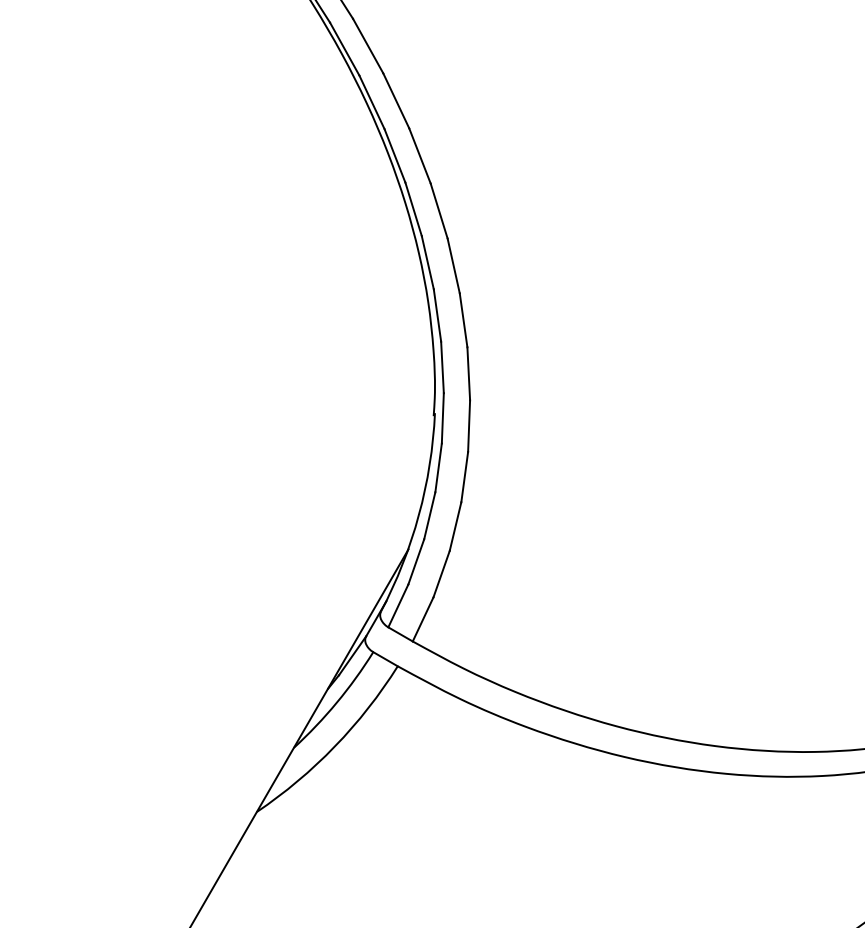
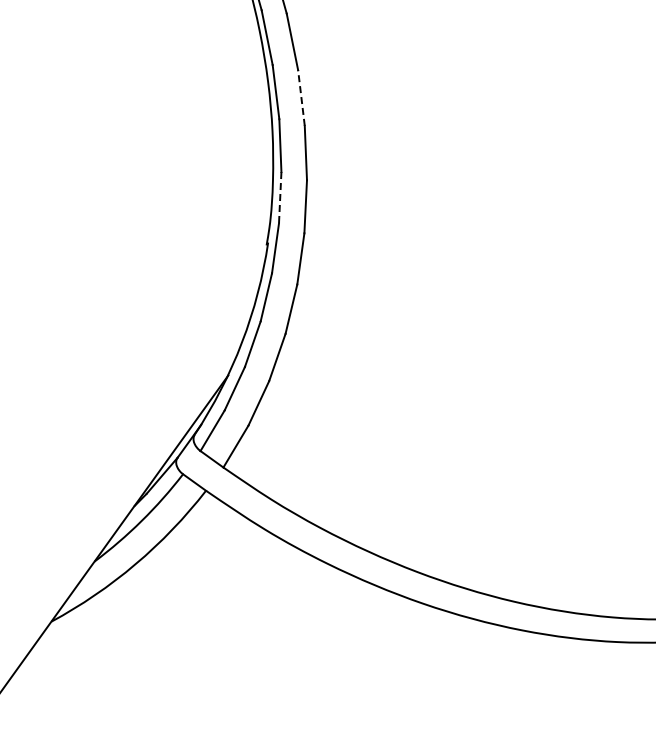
line: (453, 265) -> (301, 97), solid -> dashed
line: (442, 367) -> (280, 197), solid -> dashed

